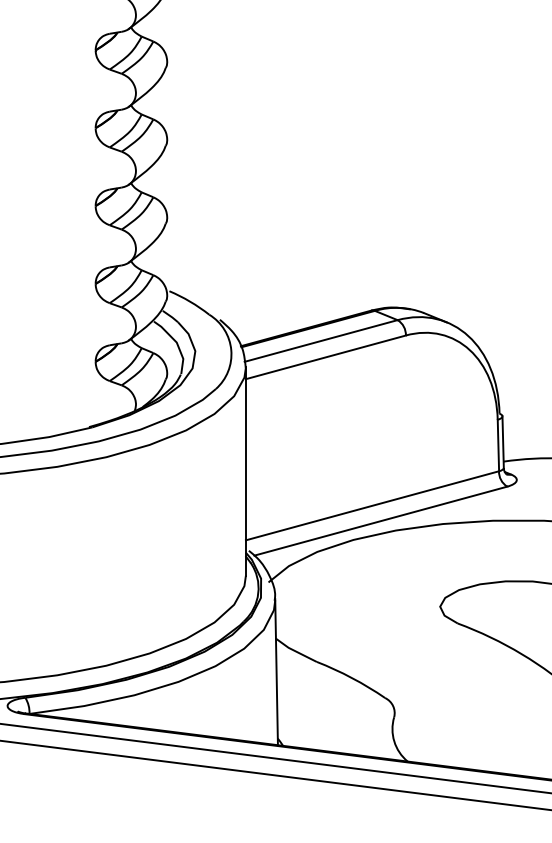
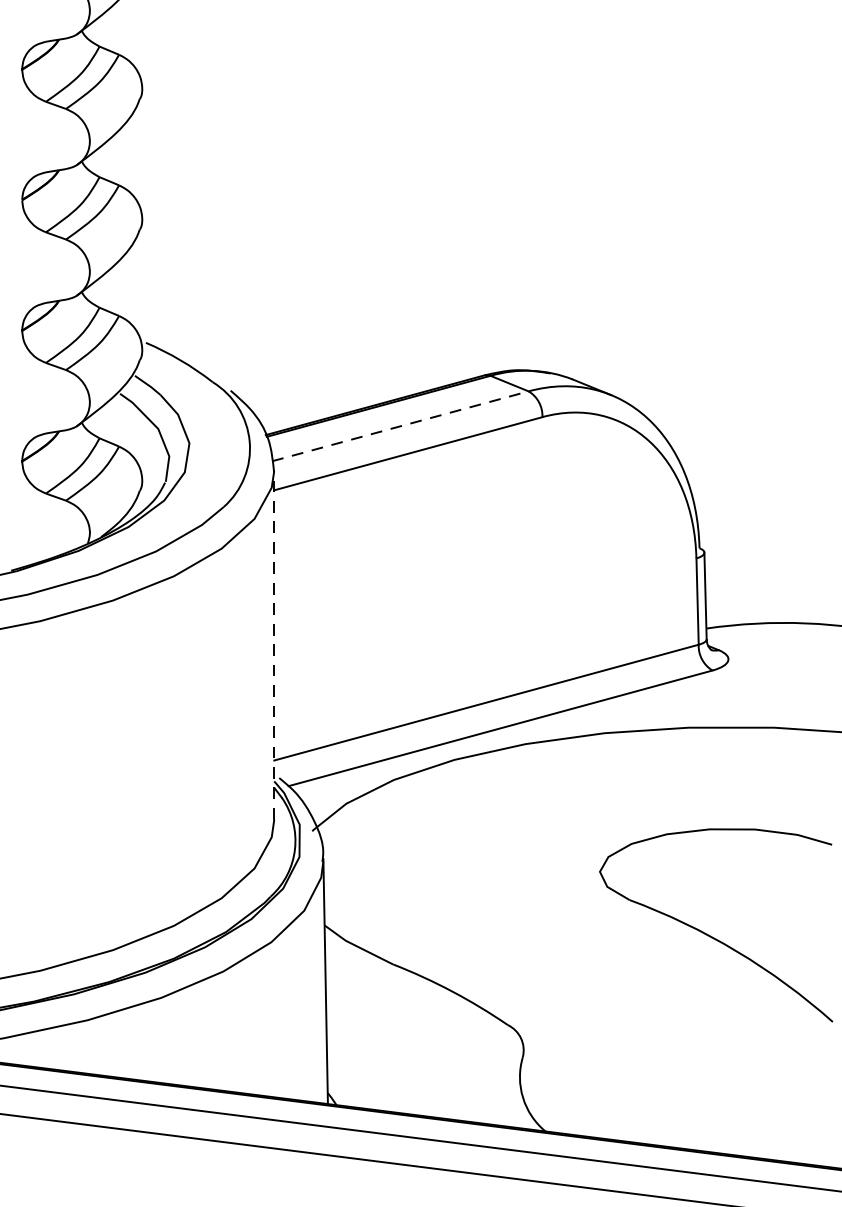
line: (321, 340) -> (400, 425), solid -> dashed
line: (245, 470) -> (273, 643), solid -> dashed

